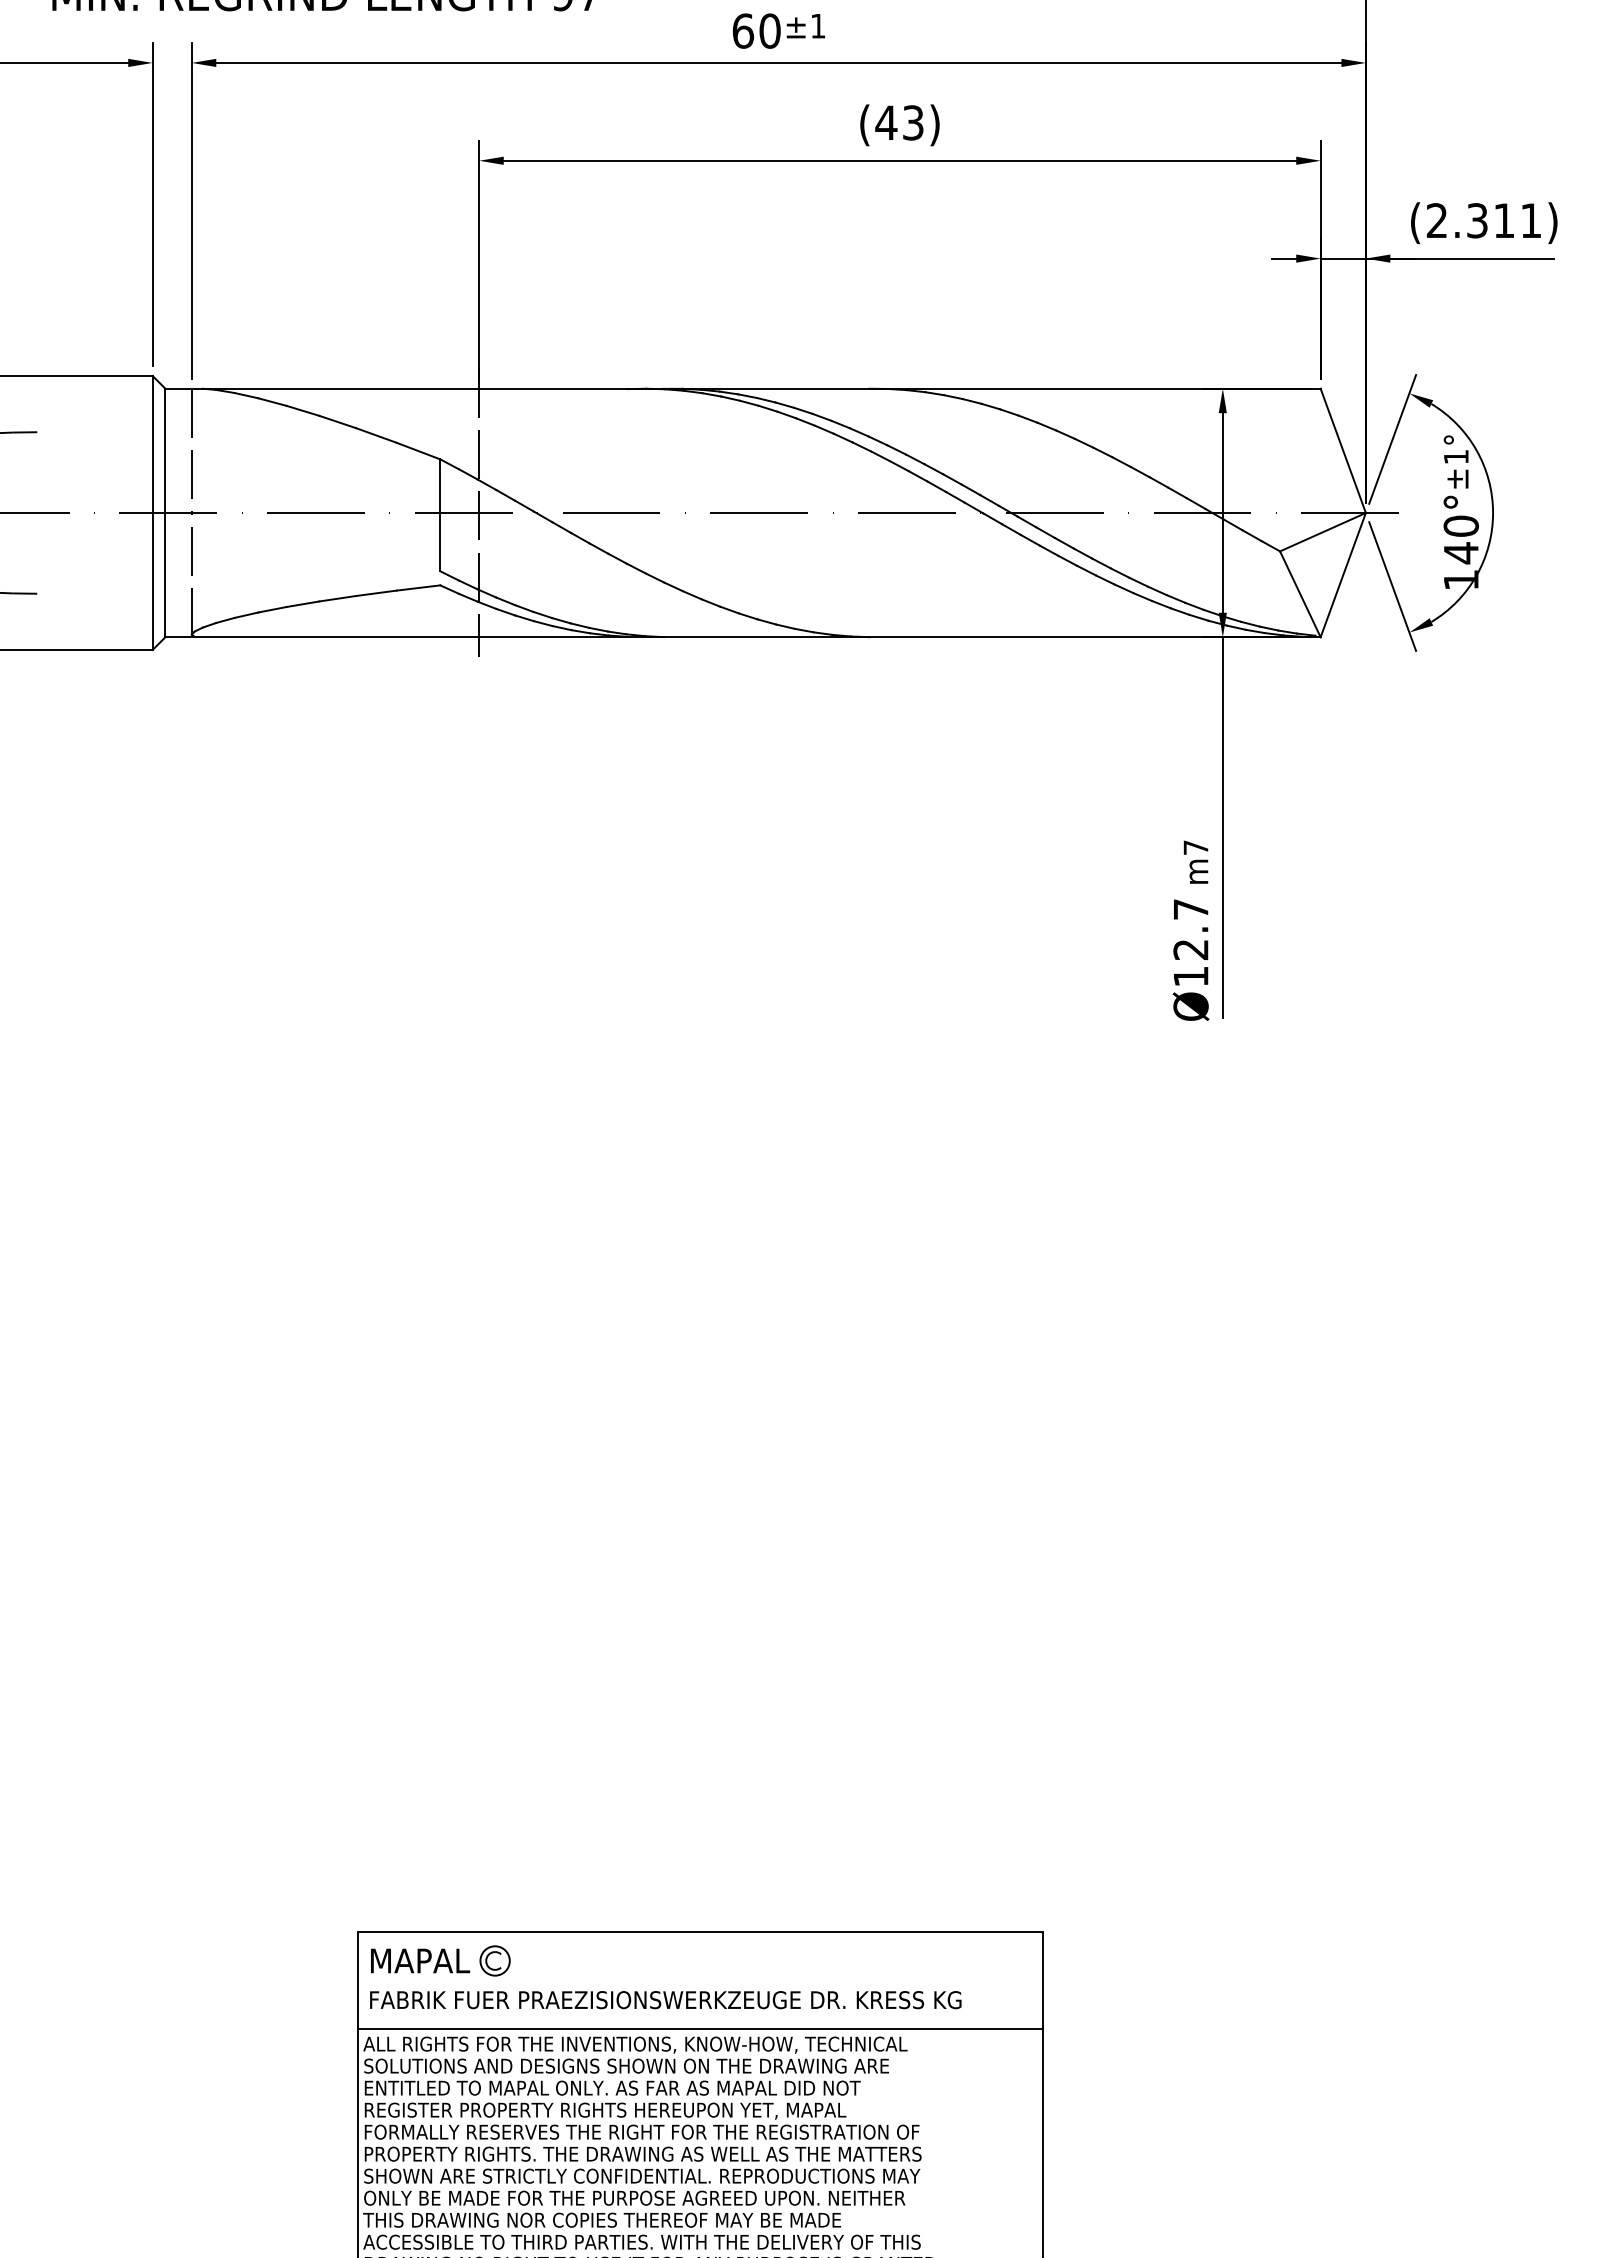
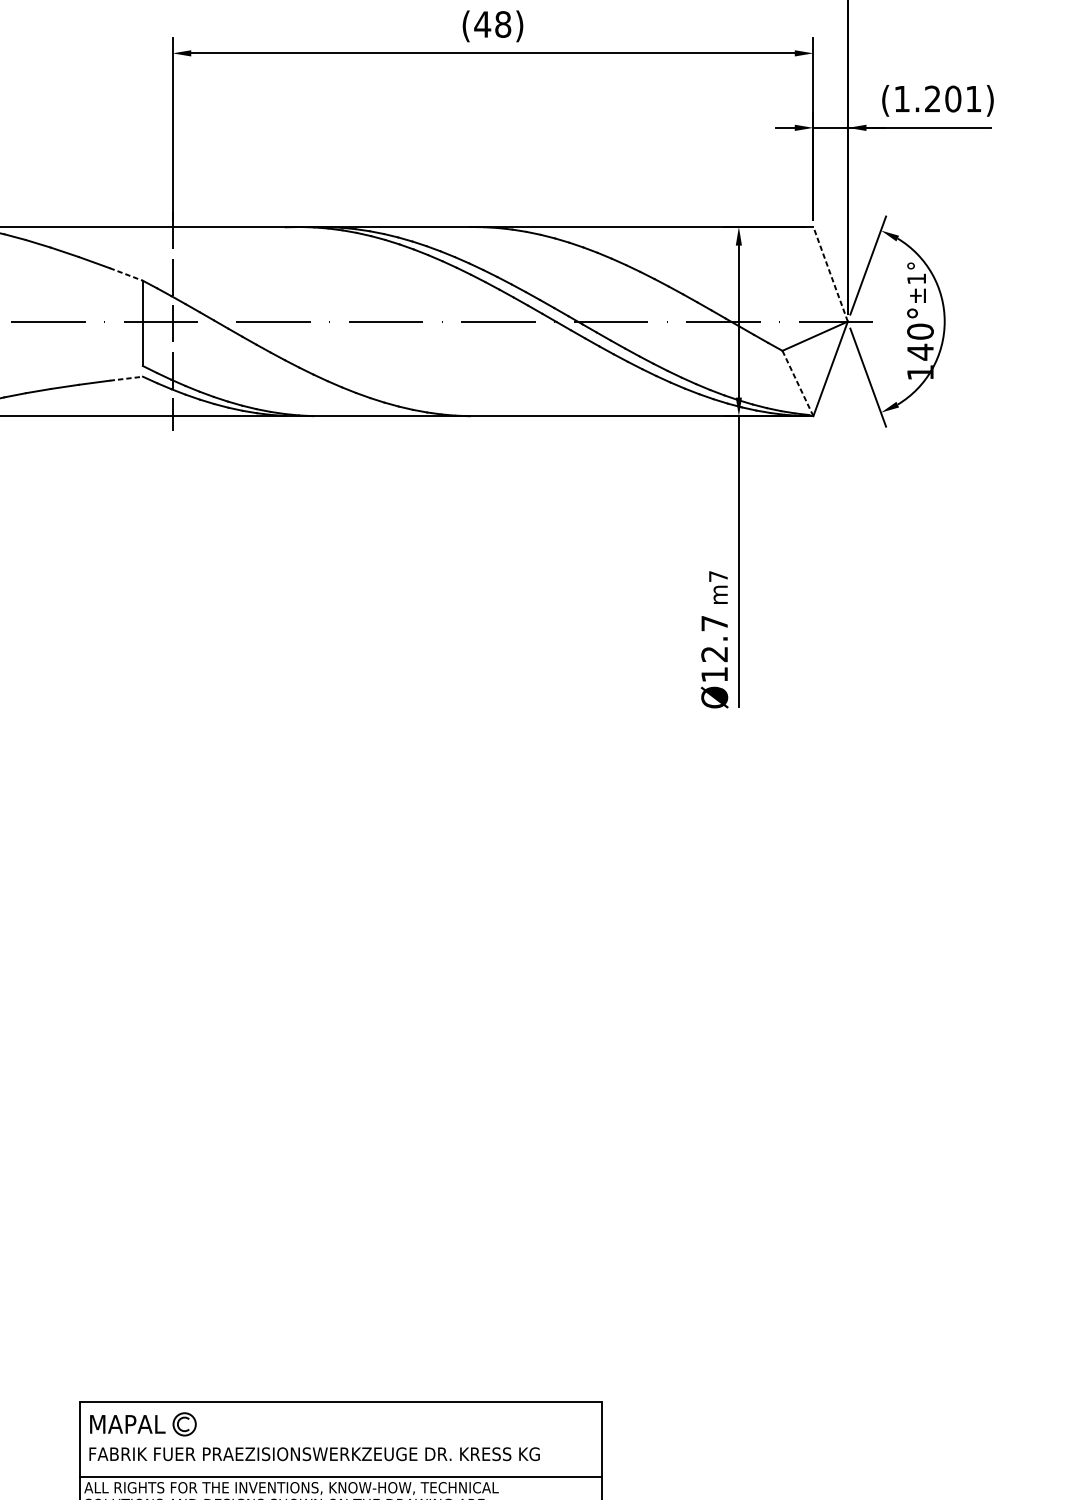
text: (912, 122) -> (502, 24), (43) -> (48)
text: (1470, 220) -> (927, 98), (2.311) -> (1.201)
line: (1343, 450) -> (830, 274), solid -> dashed
line: (418, 451) -> (126, 274), solid -> dashed
line: (418, 587) -> (126, 378), solid -> dashed
line: (1300, 594) -> (798, 383), solid -> dashed

